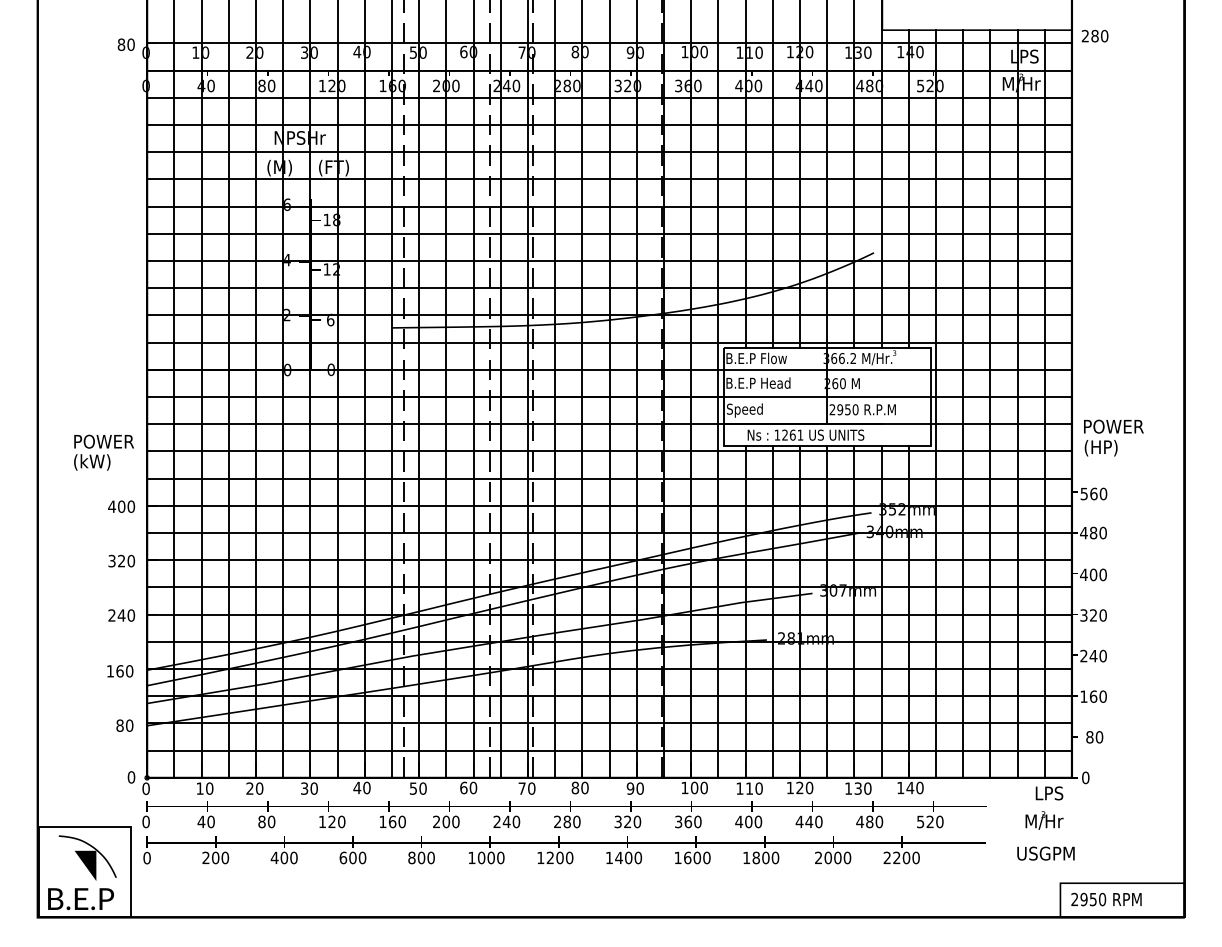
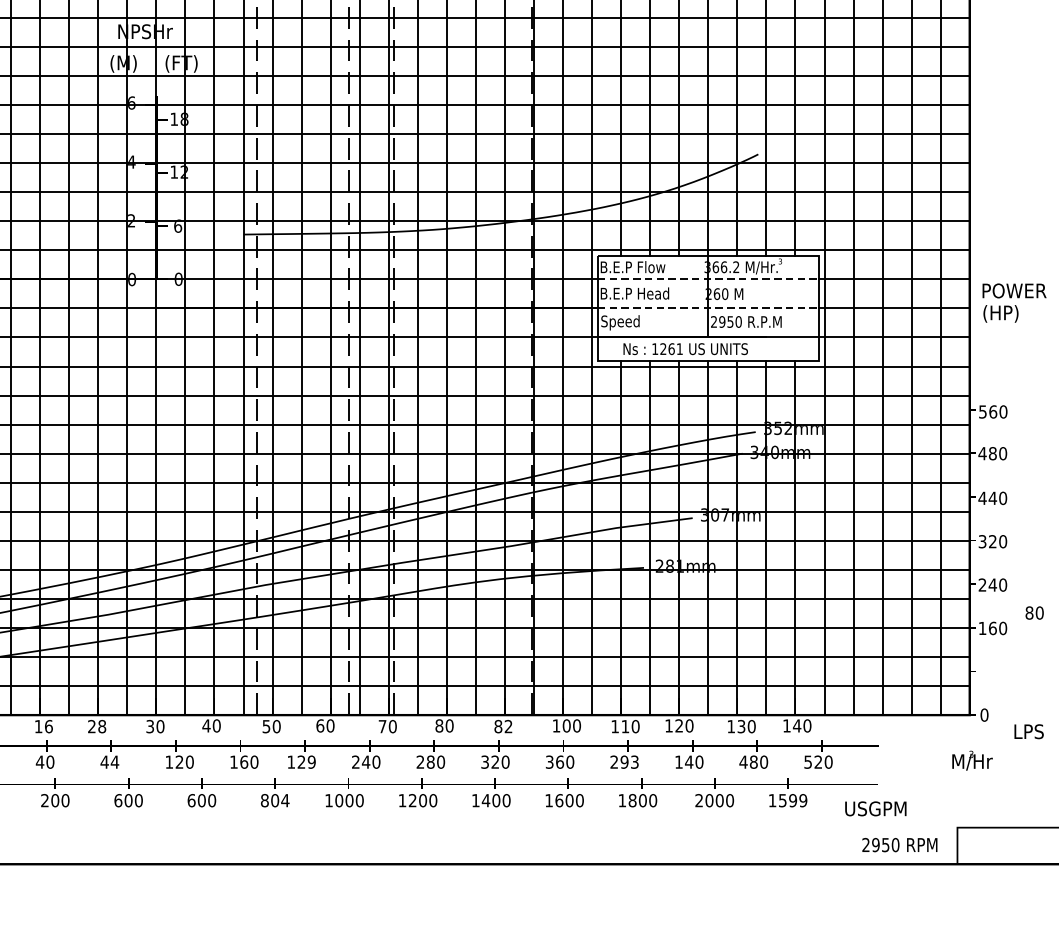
line: (827, 369) -> (708, 278), solid -> dashed
line: (827, 397) -> (708, 308), solid -> dashed
text: (1113, 437) -> (1014, 302), moved
text: (1093, 574) -> (992, 497), 400 -> 440
text: (1094, 737) -> (1034, 613), moved
text: (209, 788) -> (48, 726), 10 -> 16
text: (259, 788) -> (102, 726), 20 -> 28
text: (634, 788) -> (502, 726), 90 -> 82
text: (1049, 793) -> (1029, 731), moved
text: (1044, 820) -> (972, 760), moved
text: (266, 821) -> (109, 761), 80 -> 44
text: (446, 821) -> (301, 761), 200 -> 129
text: (748, 821) -> (624, 761), 400 -> 293
text: (799, 821) -> (678, 761), 440 -> 140
text: (1045, 853) -> (875, 808), moved
text: (274, 857) -> (118, 800), 400 -> 600
text: (431, 857) -> (285, 800), 800 -> 804
text: (901, 857) -> (787, 800), 2200 -> 1599
text: (1106, 899) -> (899, 845), moved

